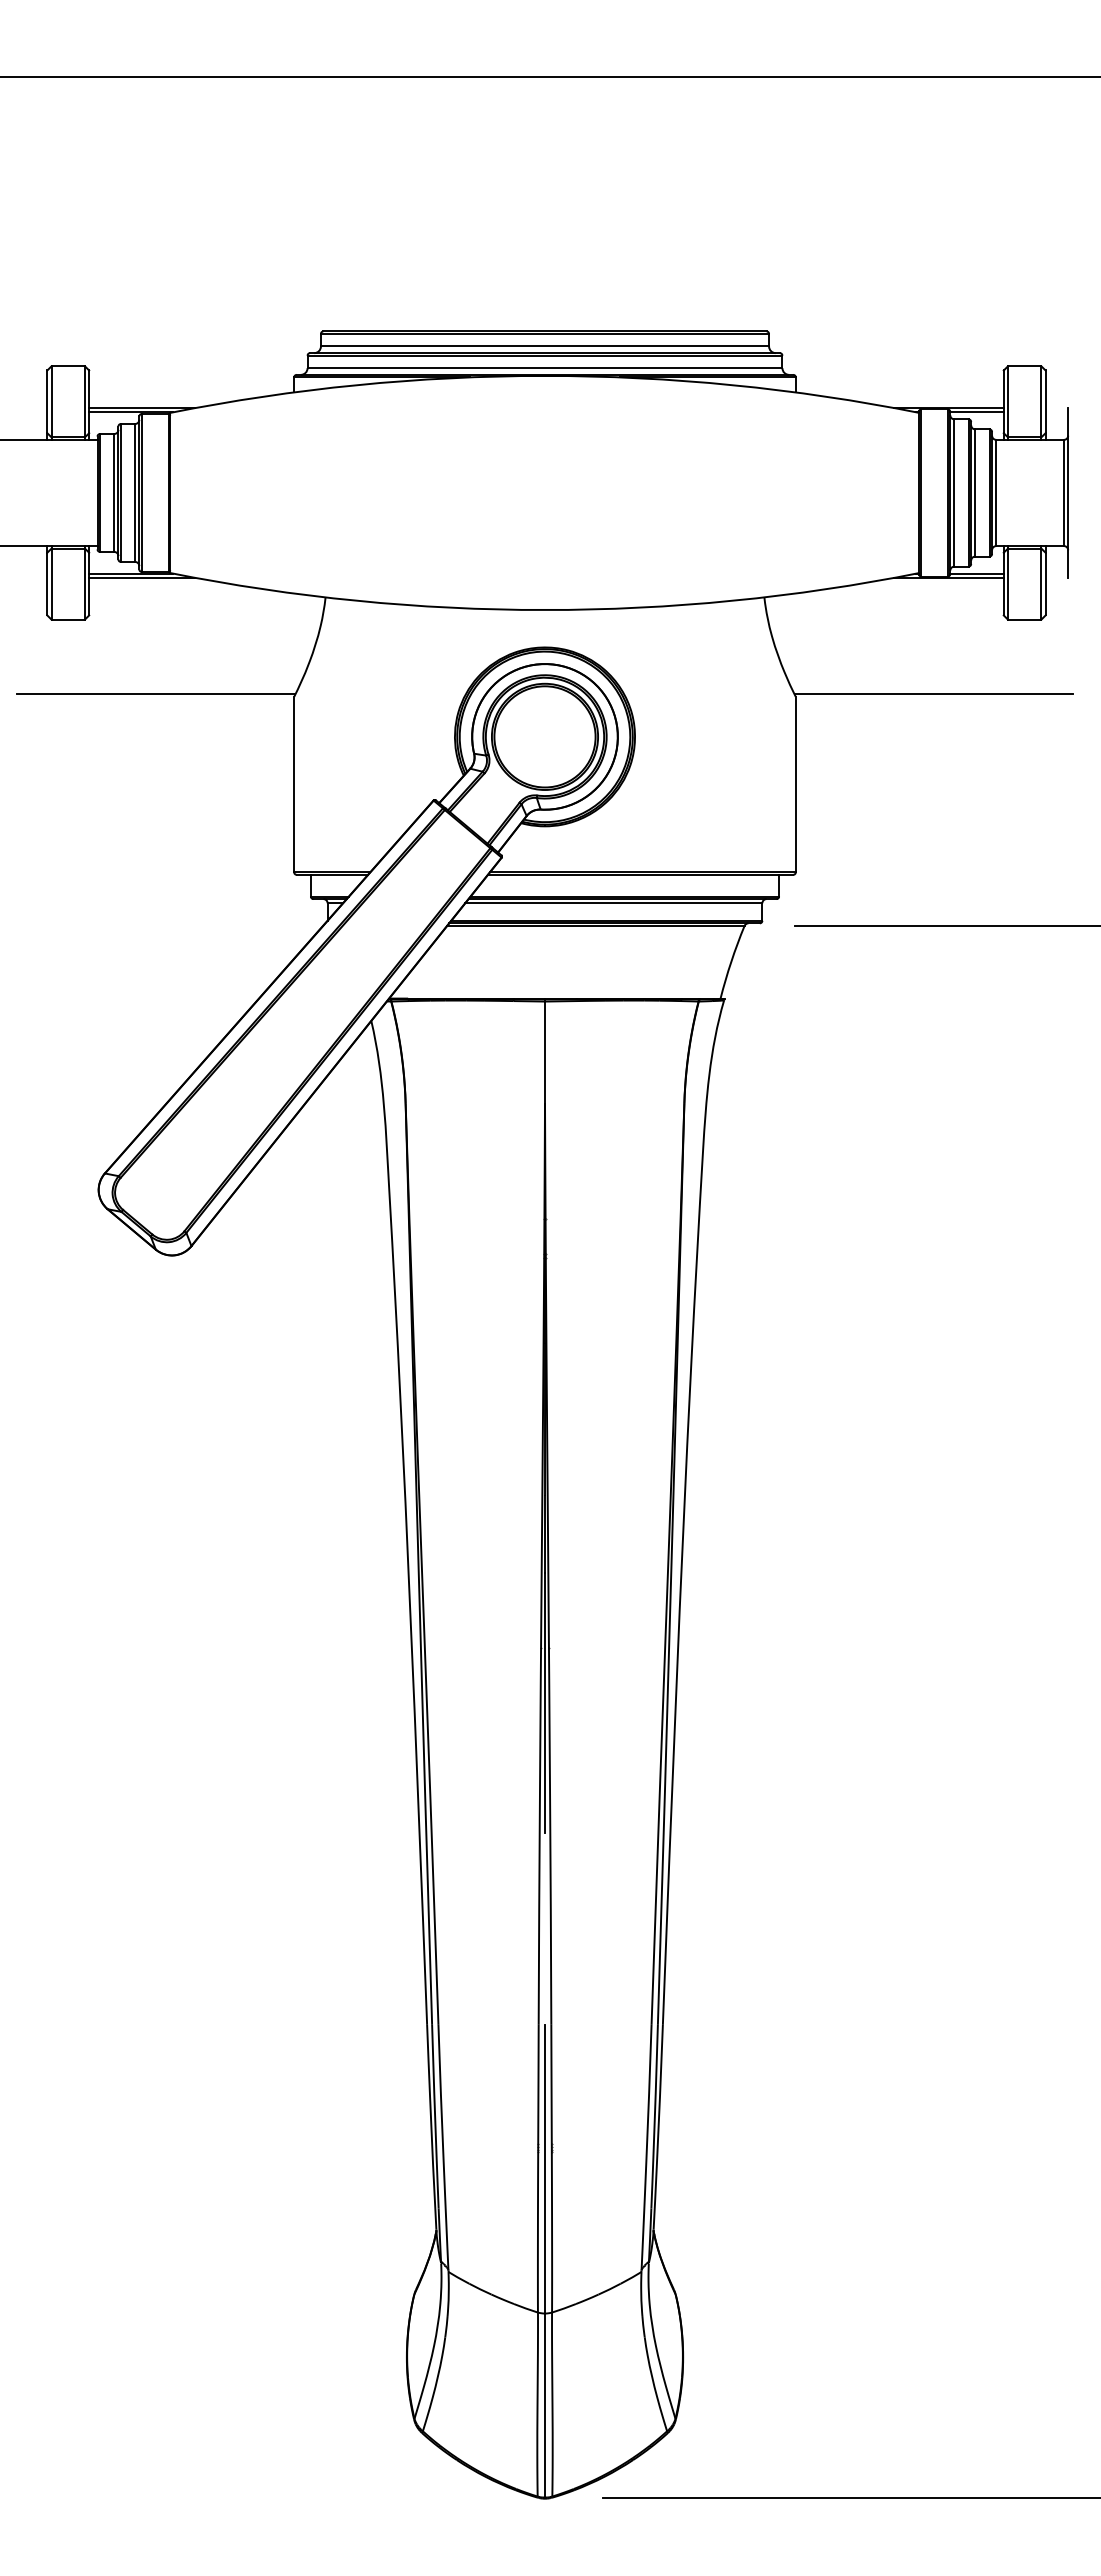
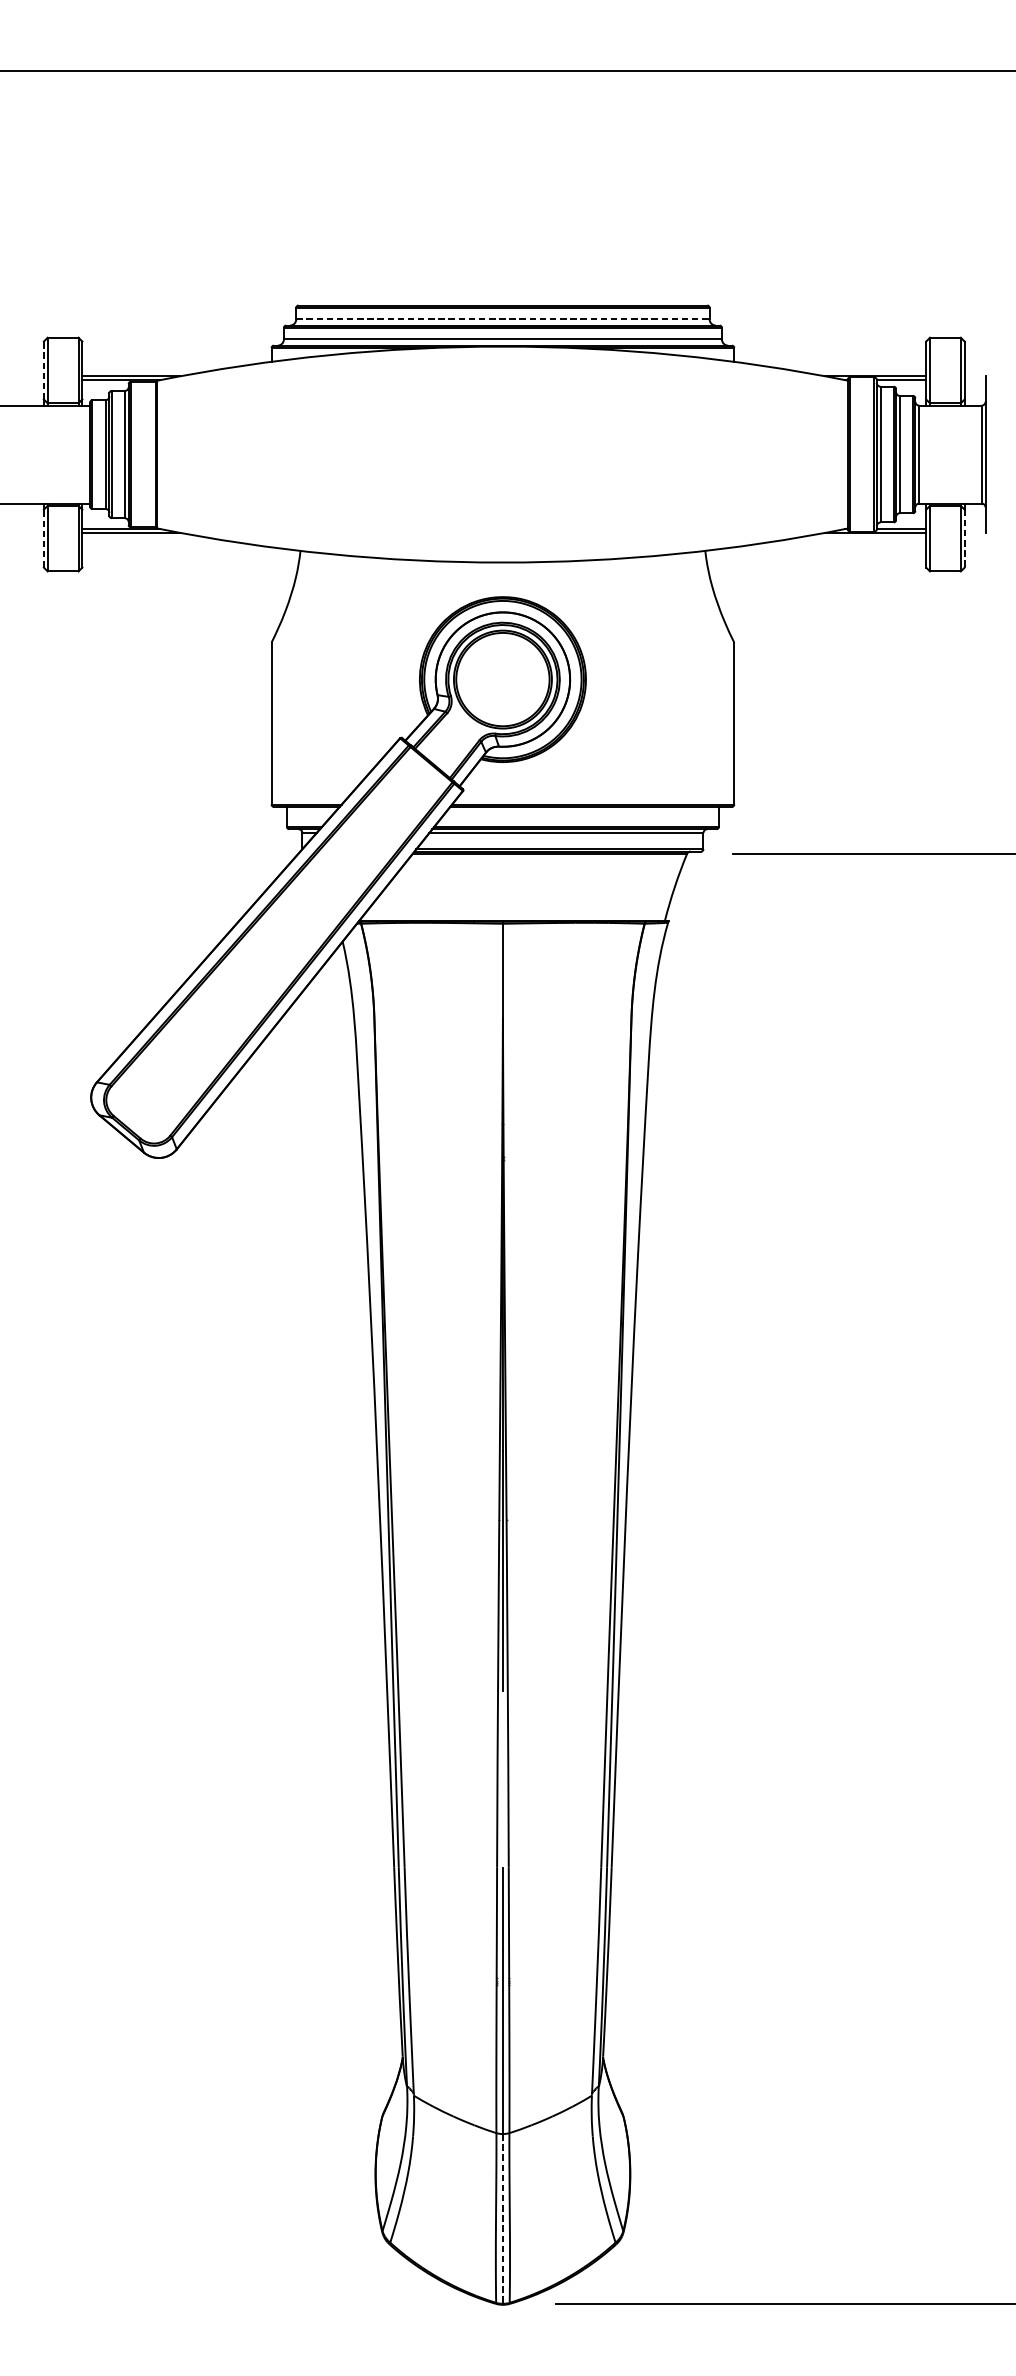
line: (545, 346) -> (503, 319), solid -> dashed
line: (47, 401) -> (43, 370), solid -> dashed
line: (47, 583) -> (43, 538), solid -> dashed
line: (1045, 584) -> (964, 539), solid -> dashed
line: (155, 694) -> (143, 640), removed
line: (933, 694) -> (861, 640), removed
line: (545, 2405) -> (503, 2218), solid -> dashed

